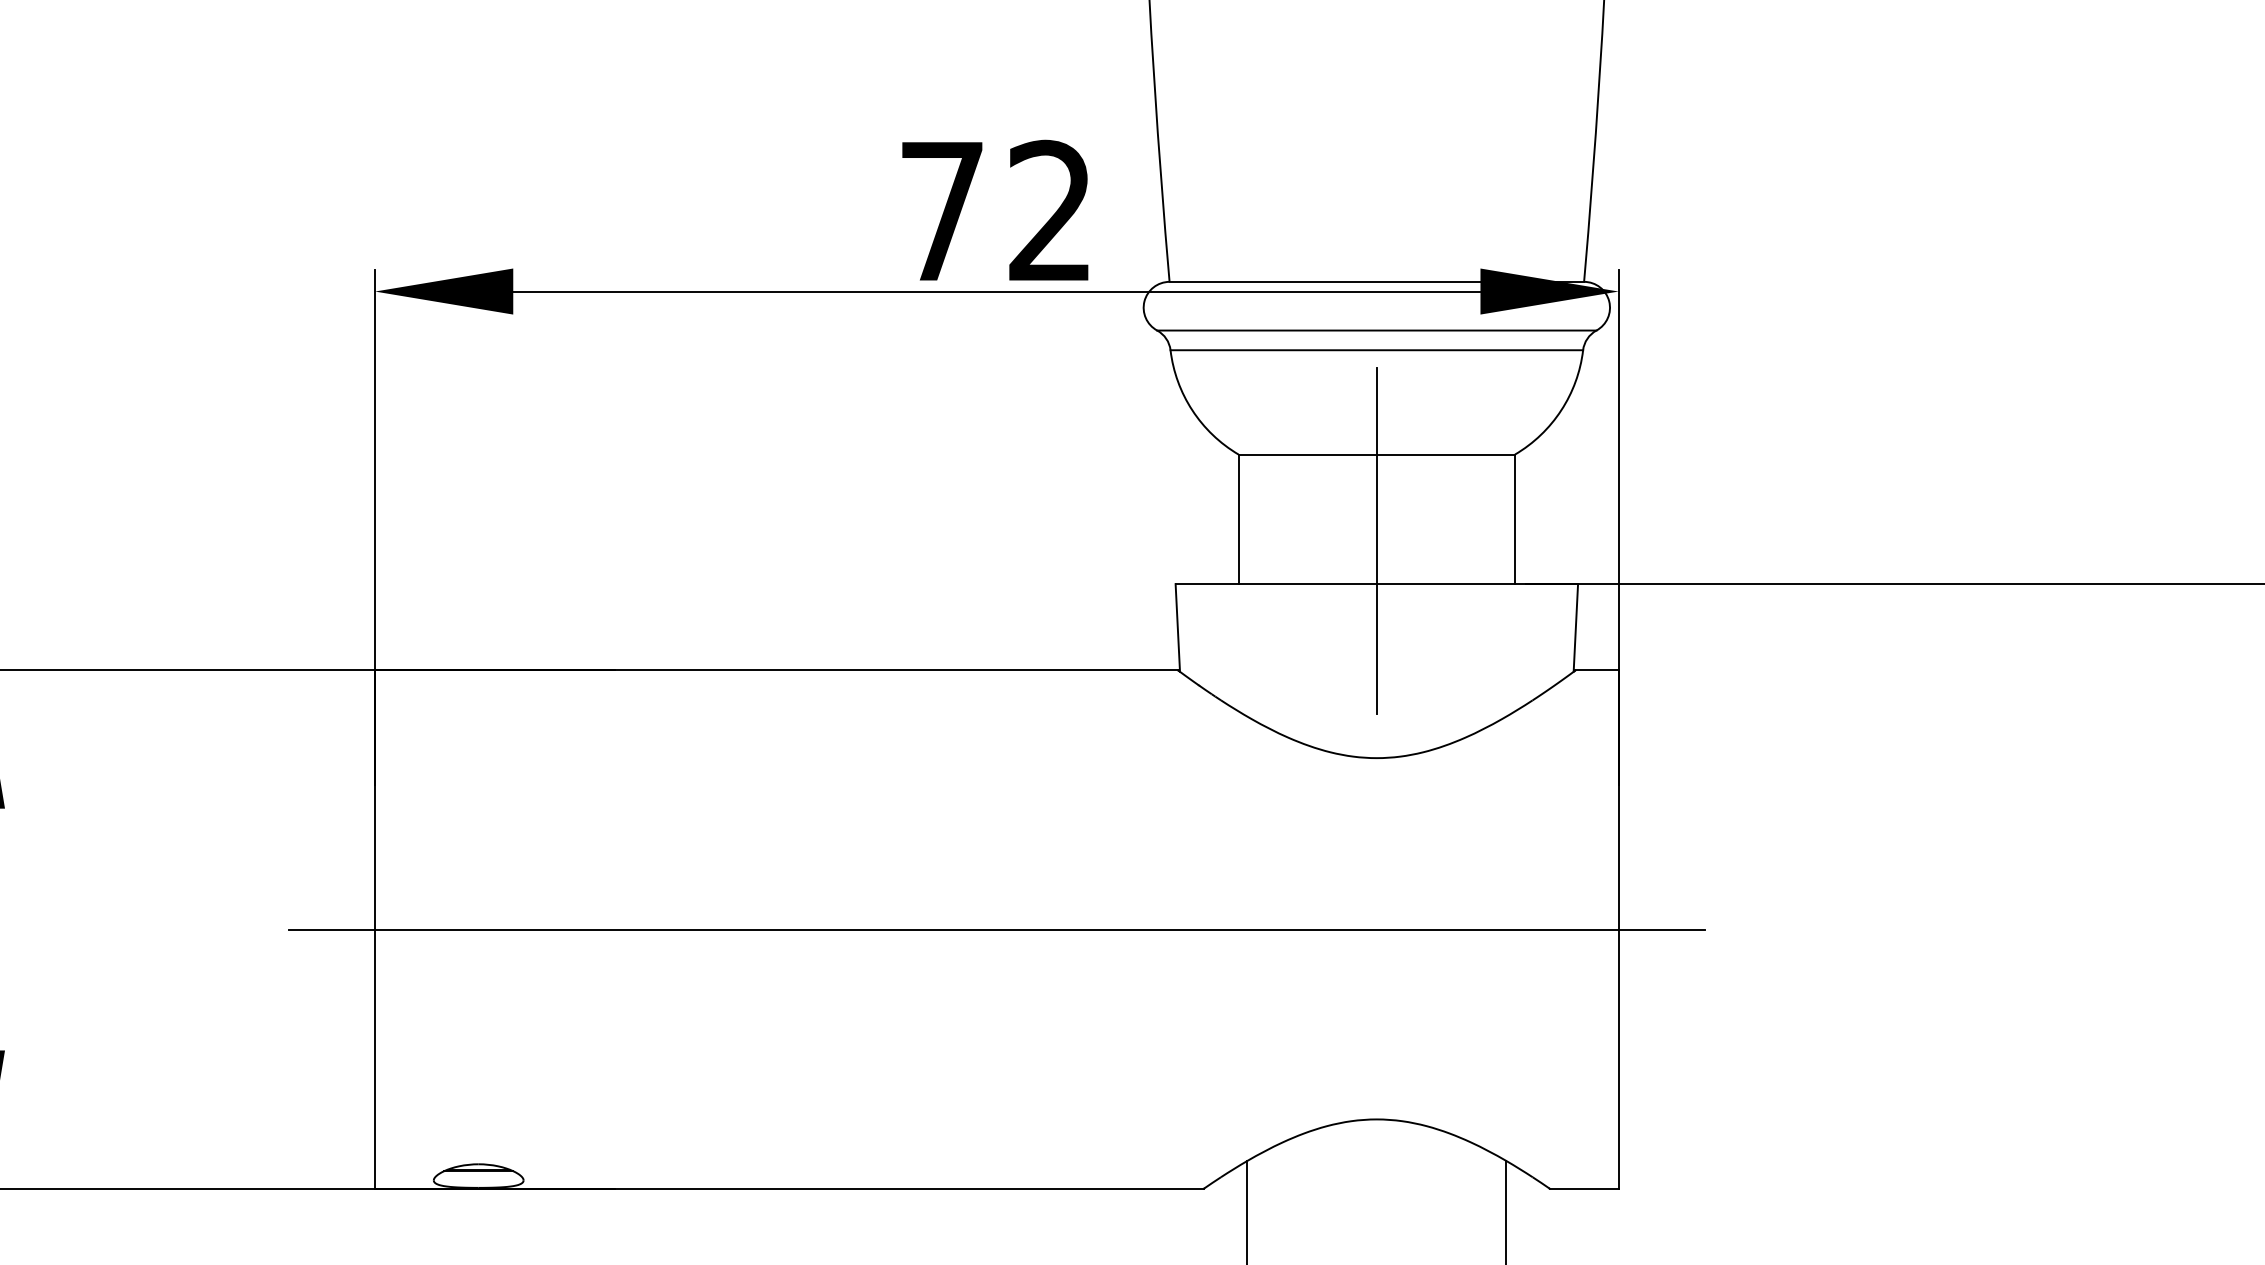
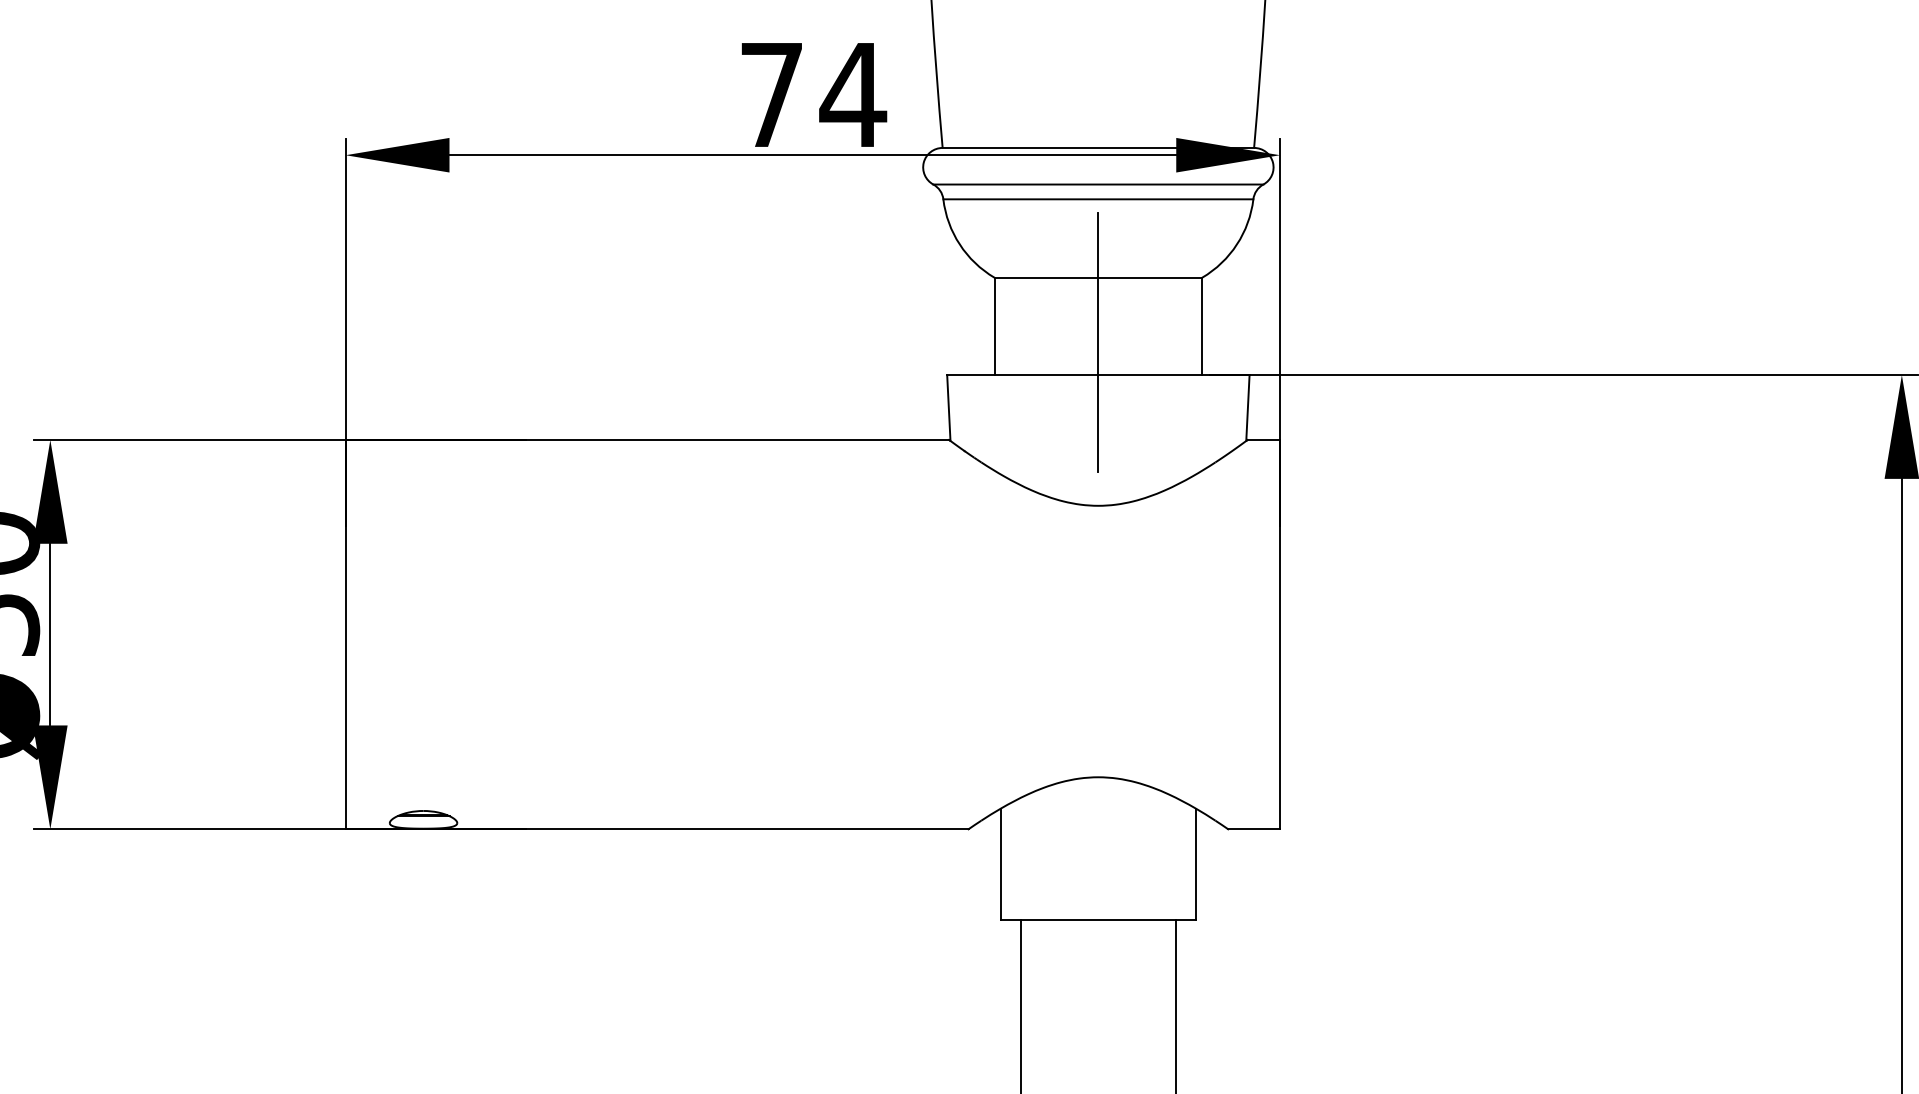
text: (1050, 209) -> (853, 93), 72 -> 74
line: (996, 929) -> (812, 634), removed

